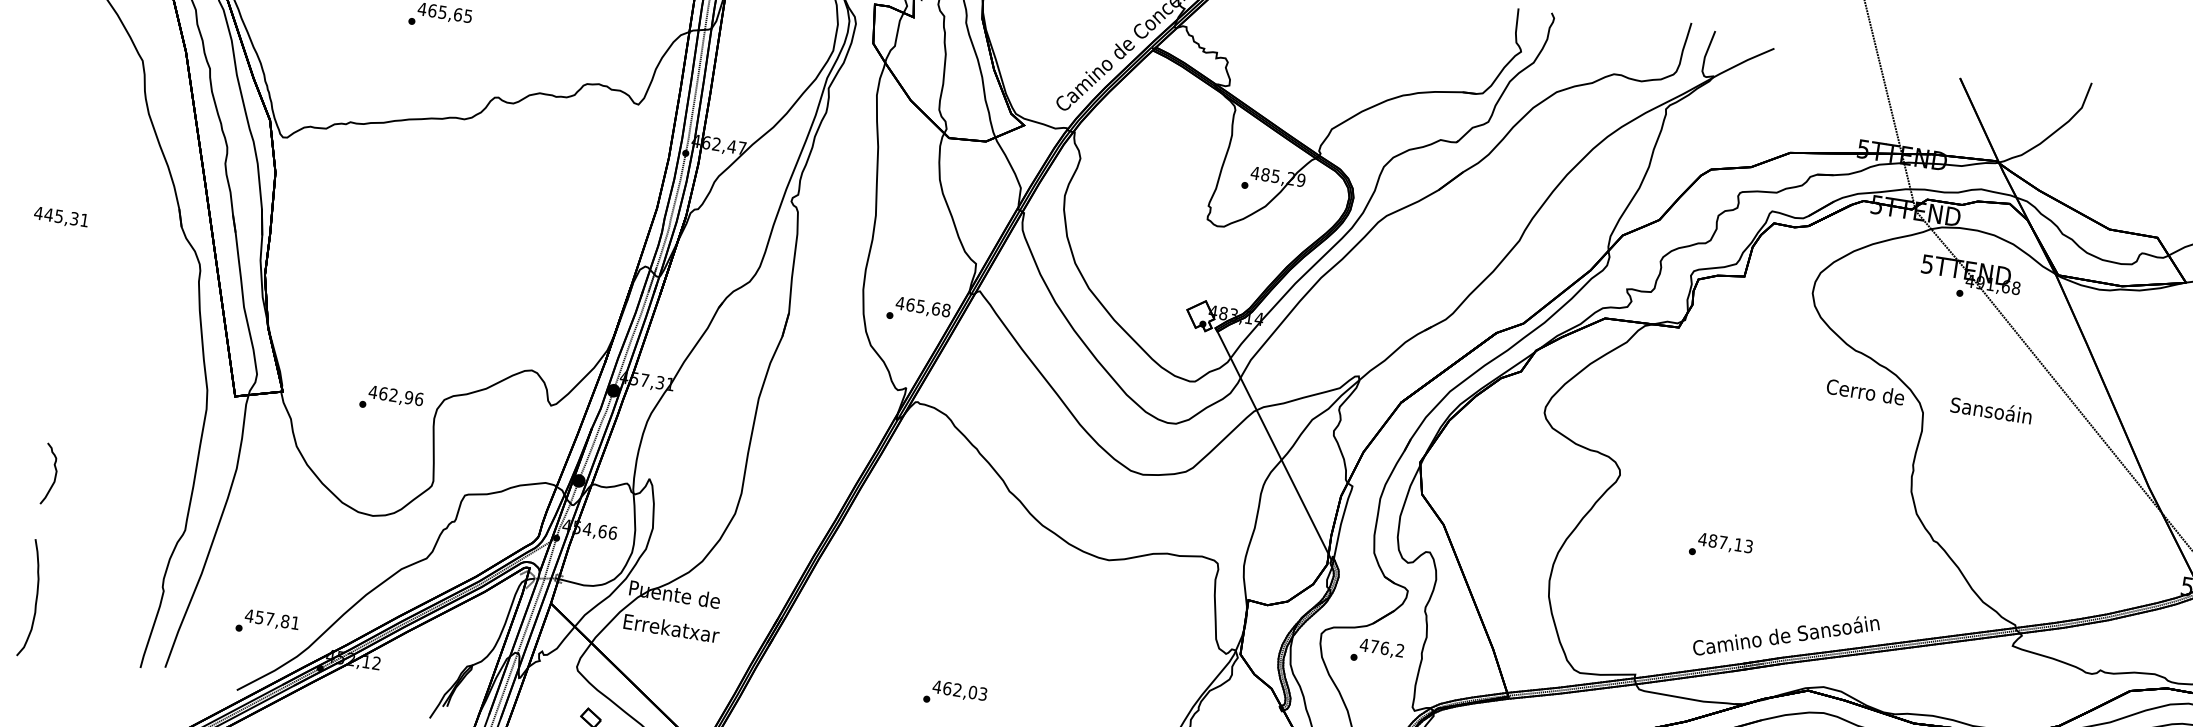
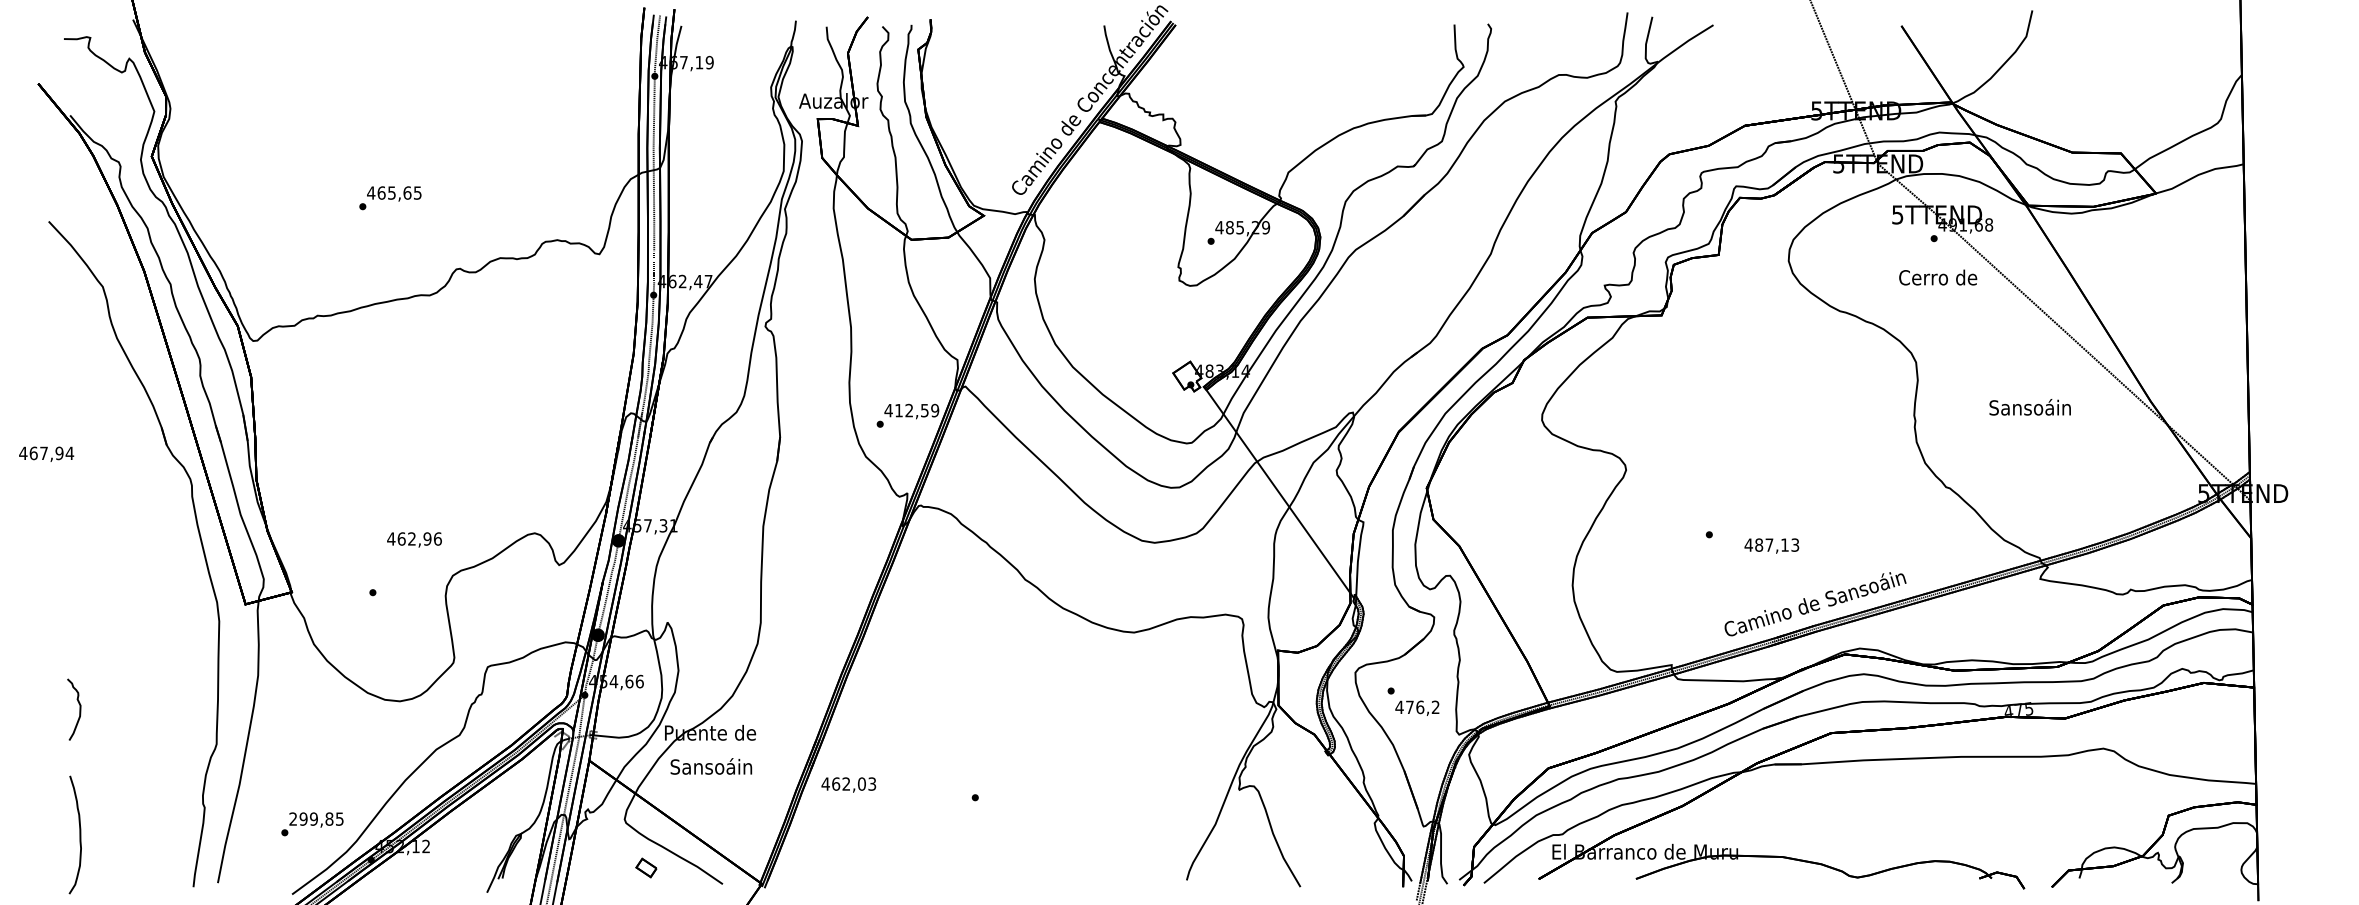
text: (66, 217) -> (51, 453), 445,31 -> 467,94
text: (928, 307) -> (917, 410), 465,68 -> 412,59
text: (1865, 392) -> (1938, 277), moved
text: (396, 396) -> (414, 539), moved
text: (1990, 410) -> (2029, 407), moved
text: (1725, 543) -> (1771, 545), moved
text: (272, 618) -> (316, 818), 457,81 -> 299,85
text: (671, 628) -> (712, 766), Errekatxar -> Sansoáin
text: (1382, 648) -> (1417, 707), moved
text: (959, 690) -> (848, 784), moved

